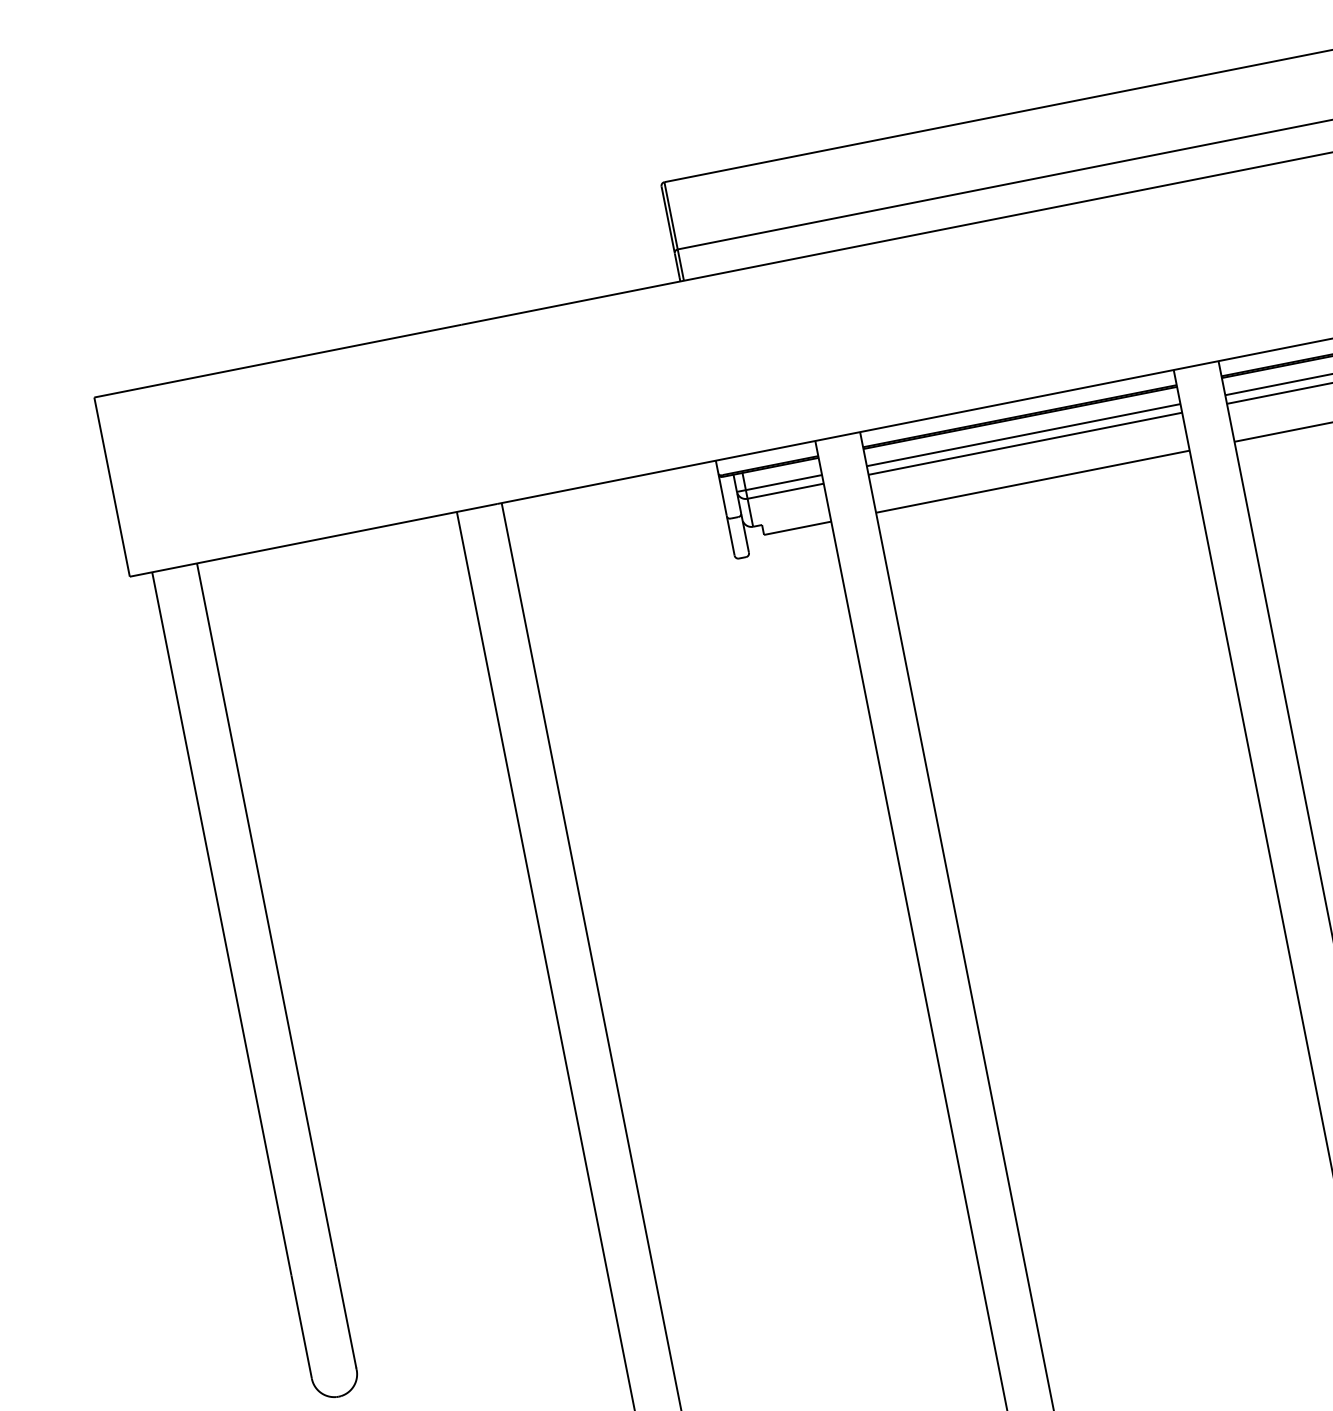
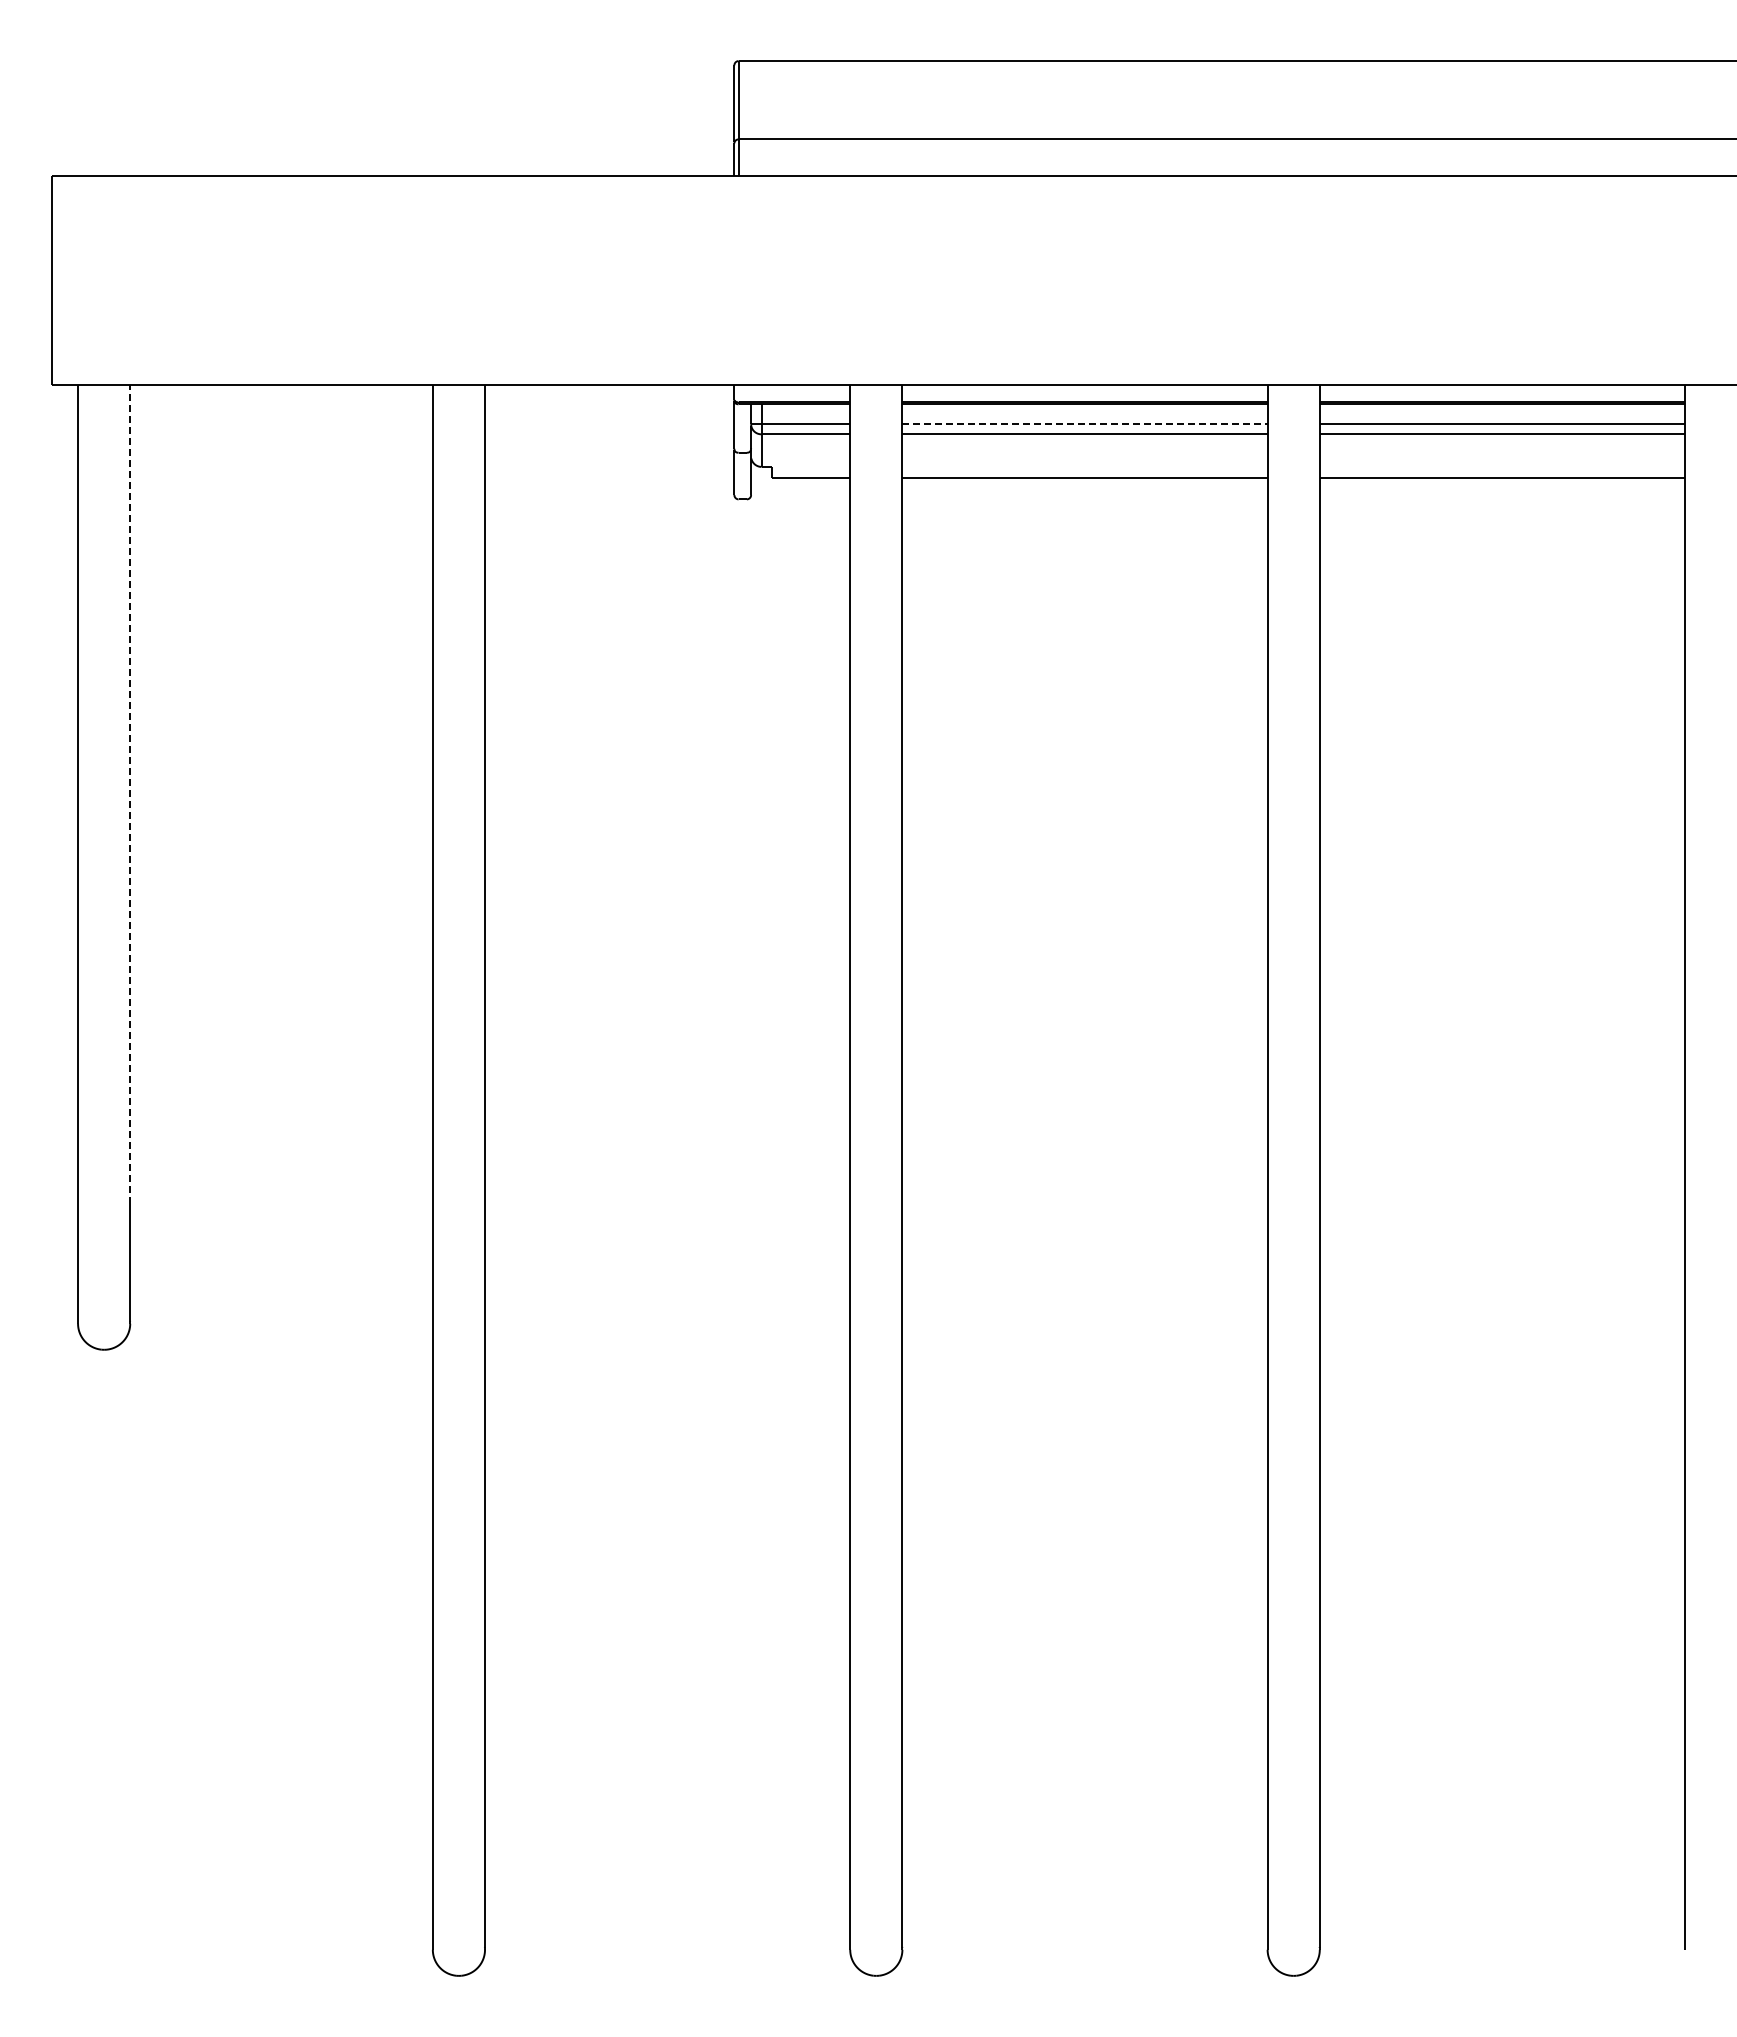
line: (1024, 435) -> (1085, 424), solid -> dashed
line: (266, 915) -> (130, 794), solid -> dashed

